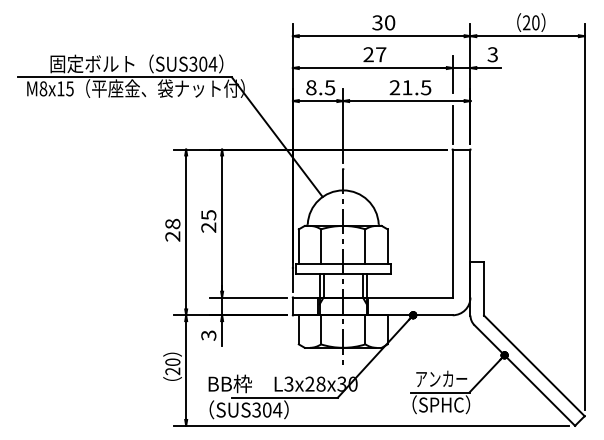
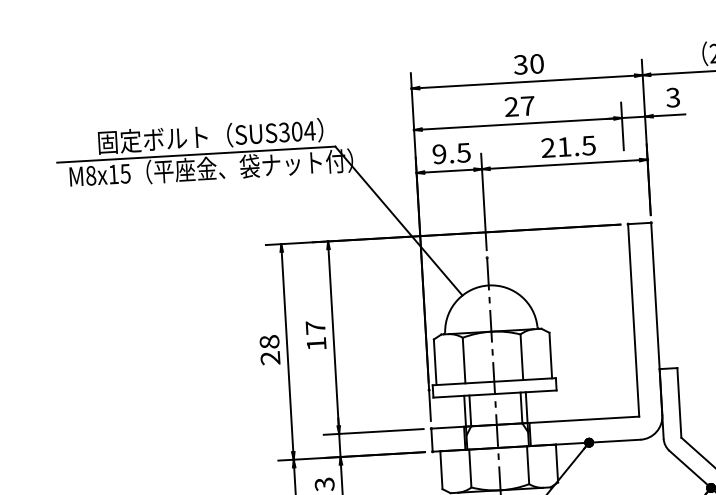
text: (311, 87) -> (439, 153), 8.5 -> 9.5
line: (452, 124) -> (625, 191), removed
text: (208, 221) -> (315, 336), 25 -> 17

